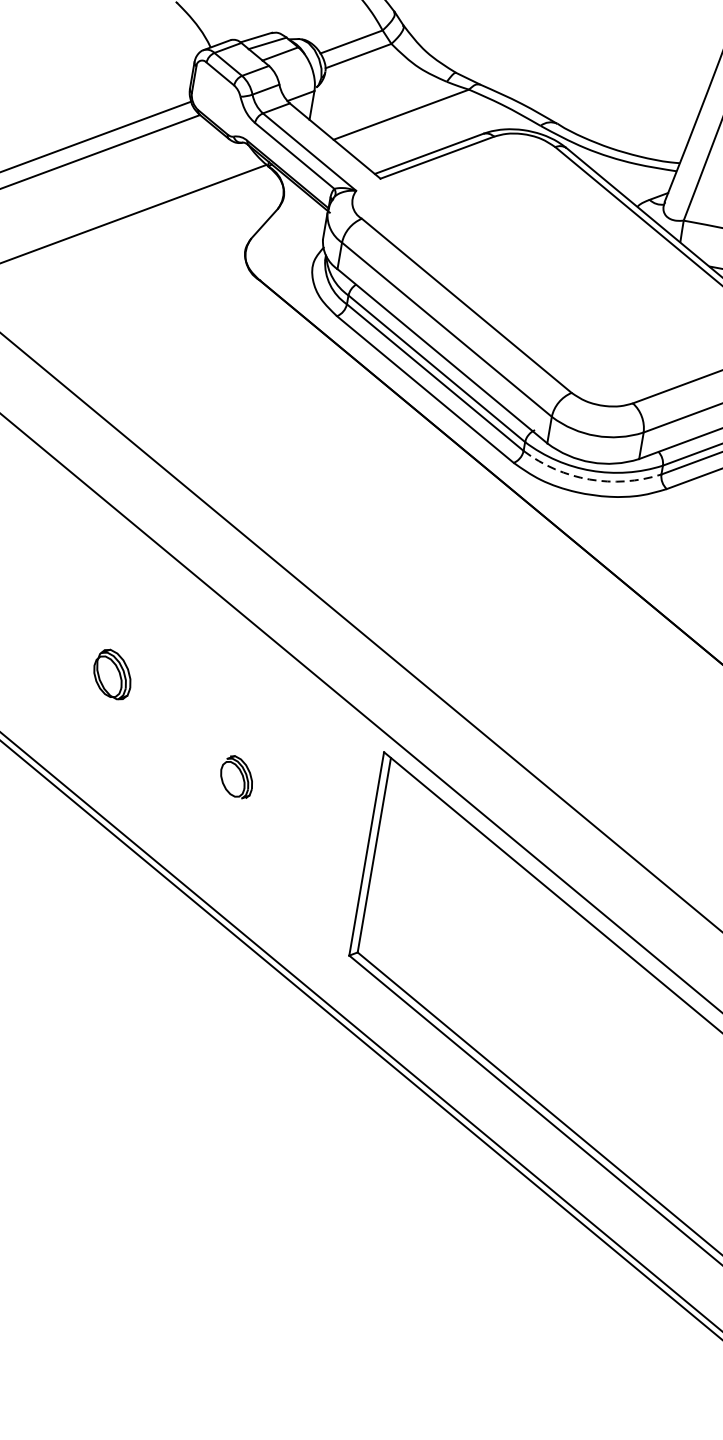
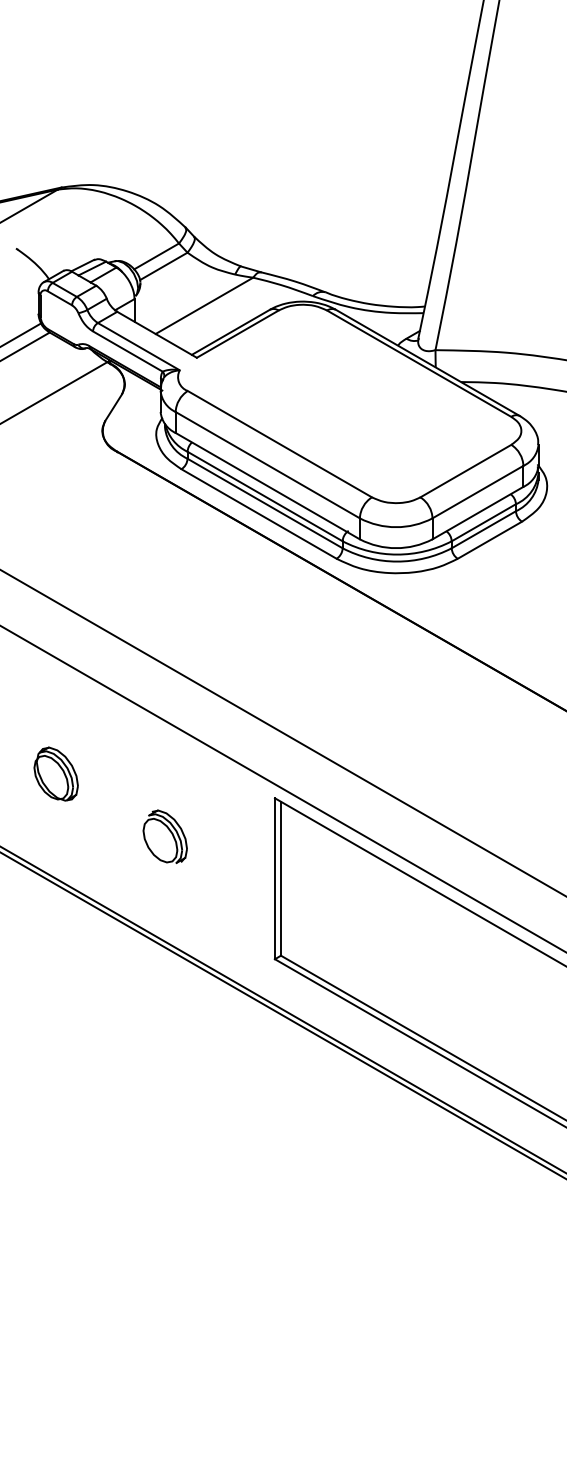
arc: (590, 479) -> (397, 561), dashed -> solid
part: (112, 673) -> (55, 773), size x1.43
part: (236, 776) -> (164, 836), size x1.67

